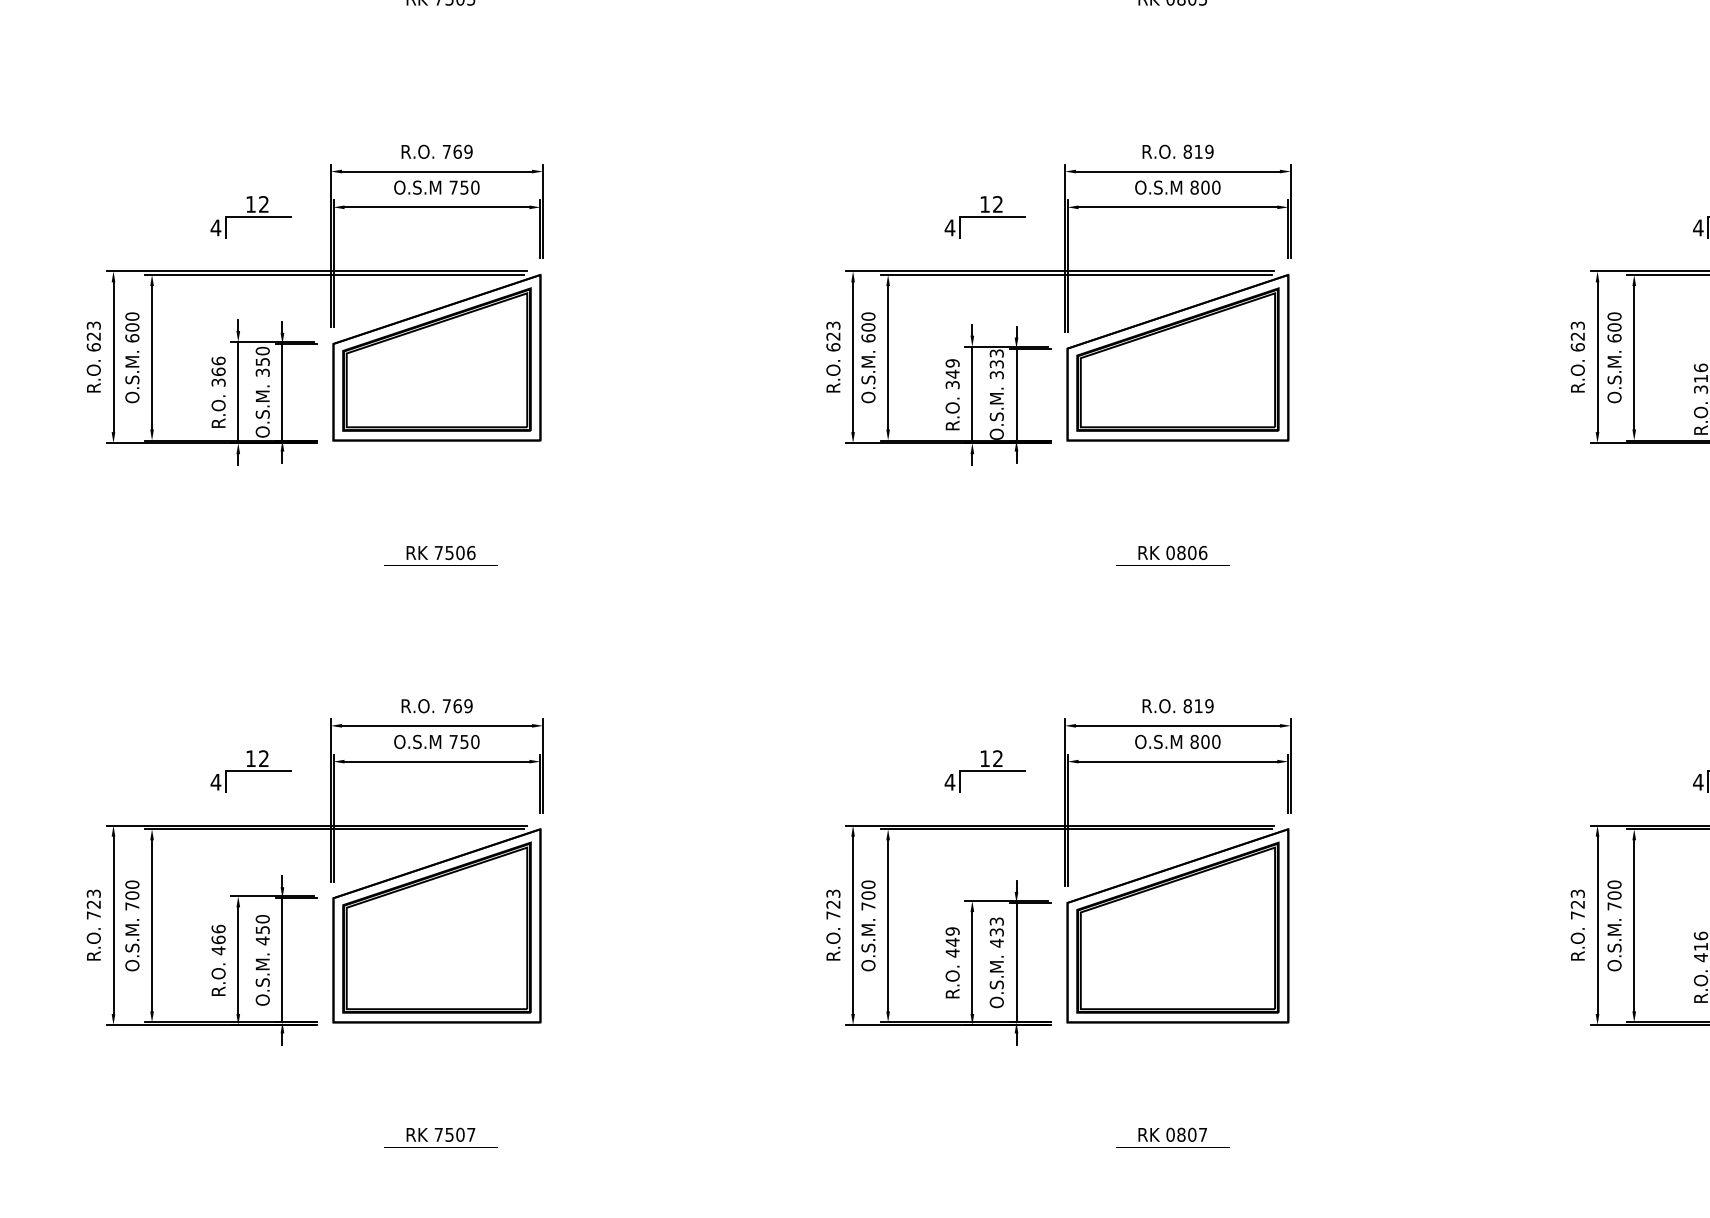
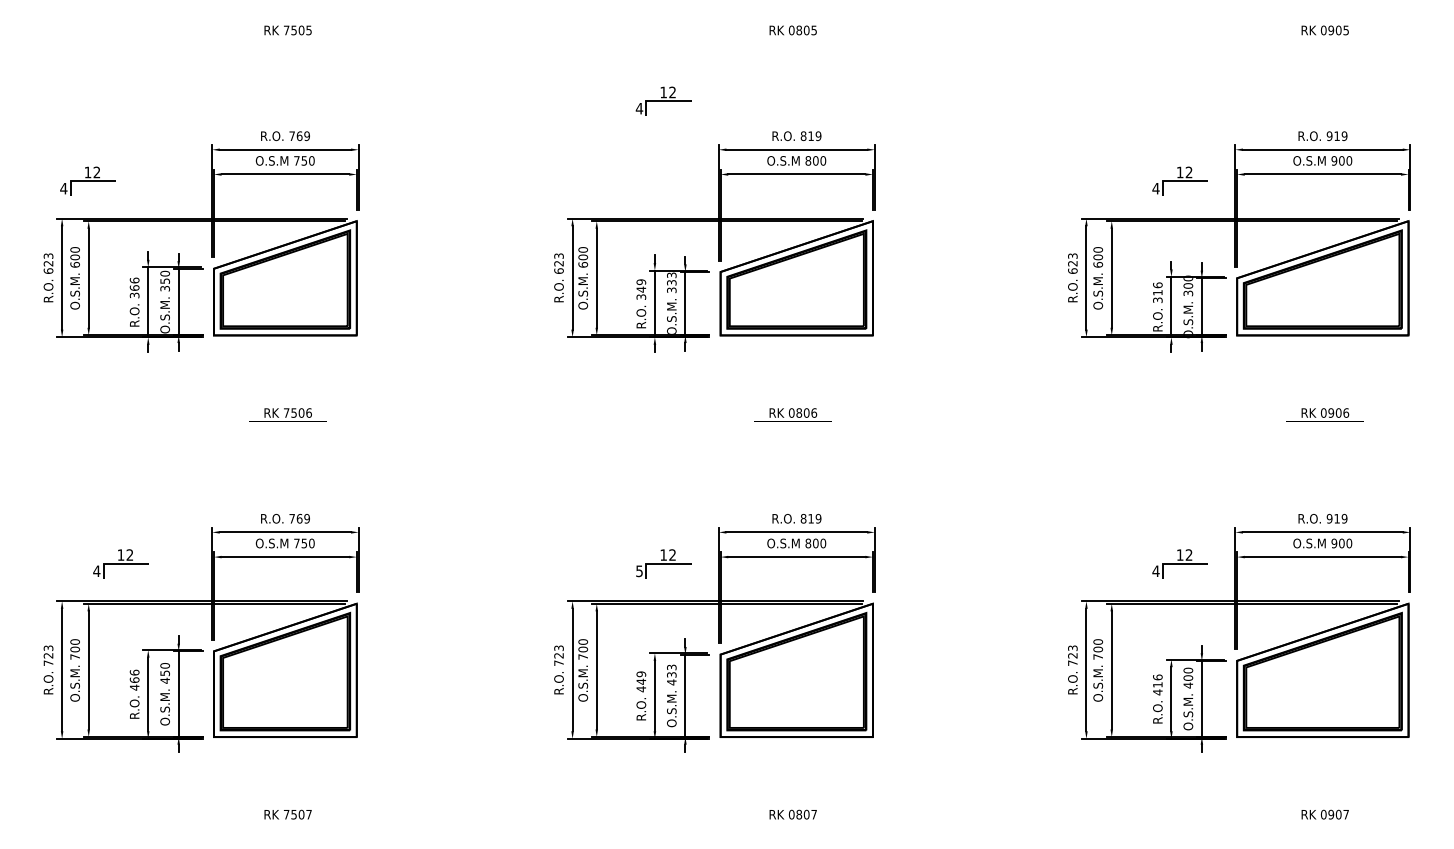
part: (250, 216) -> (87, 180), moved
part: (984, 216) -> (663, 100), moved
part: (250, 770) -> (120, 563), moved
text: (950, 782) -> (639, 571), 4 -> 5

